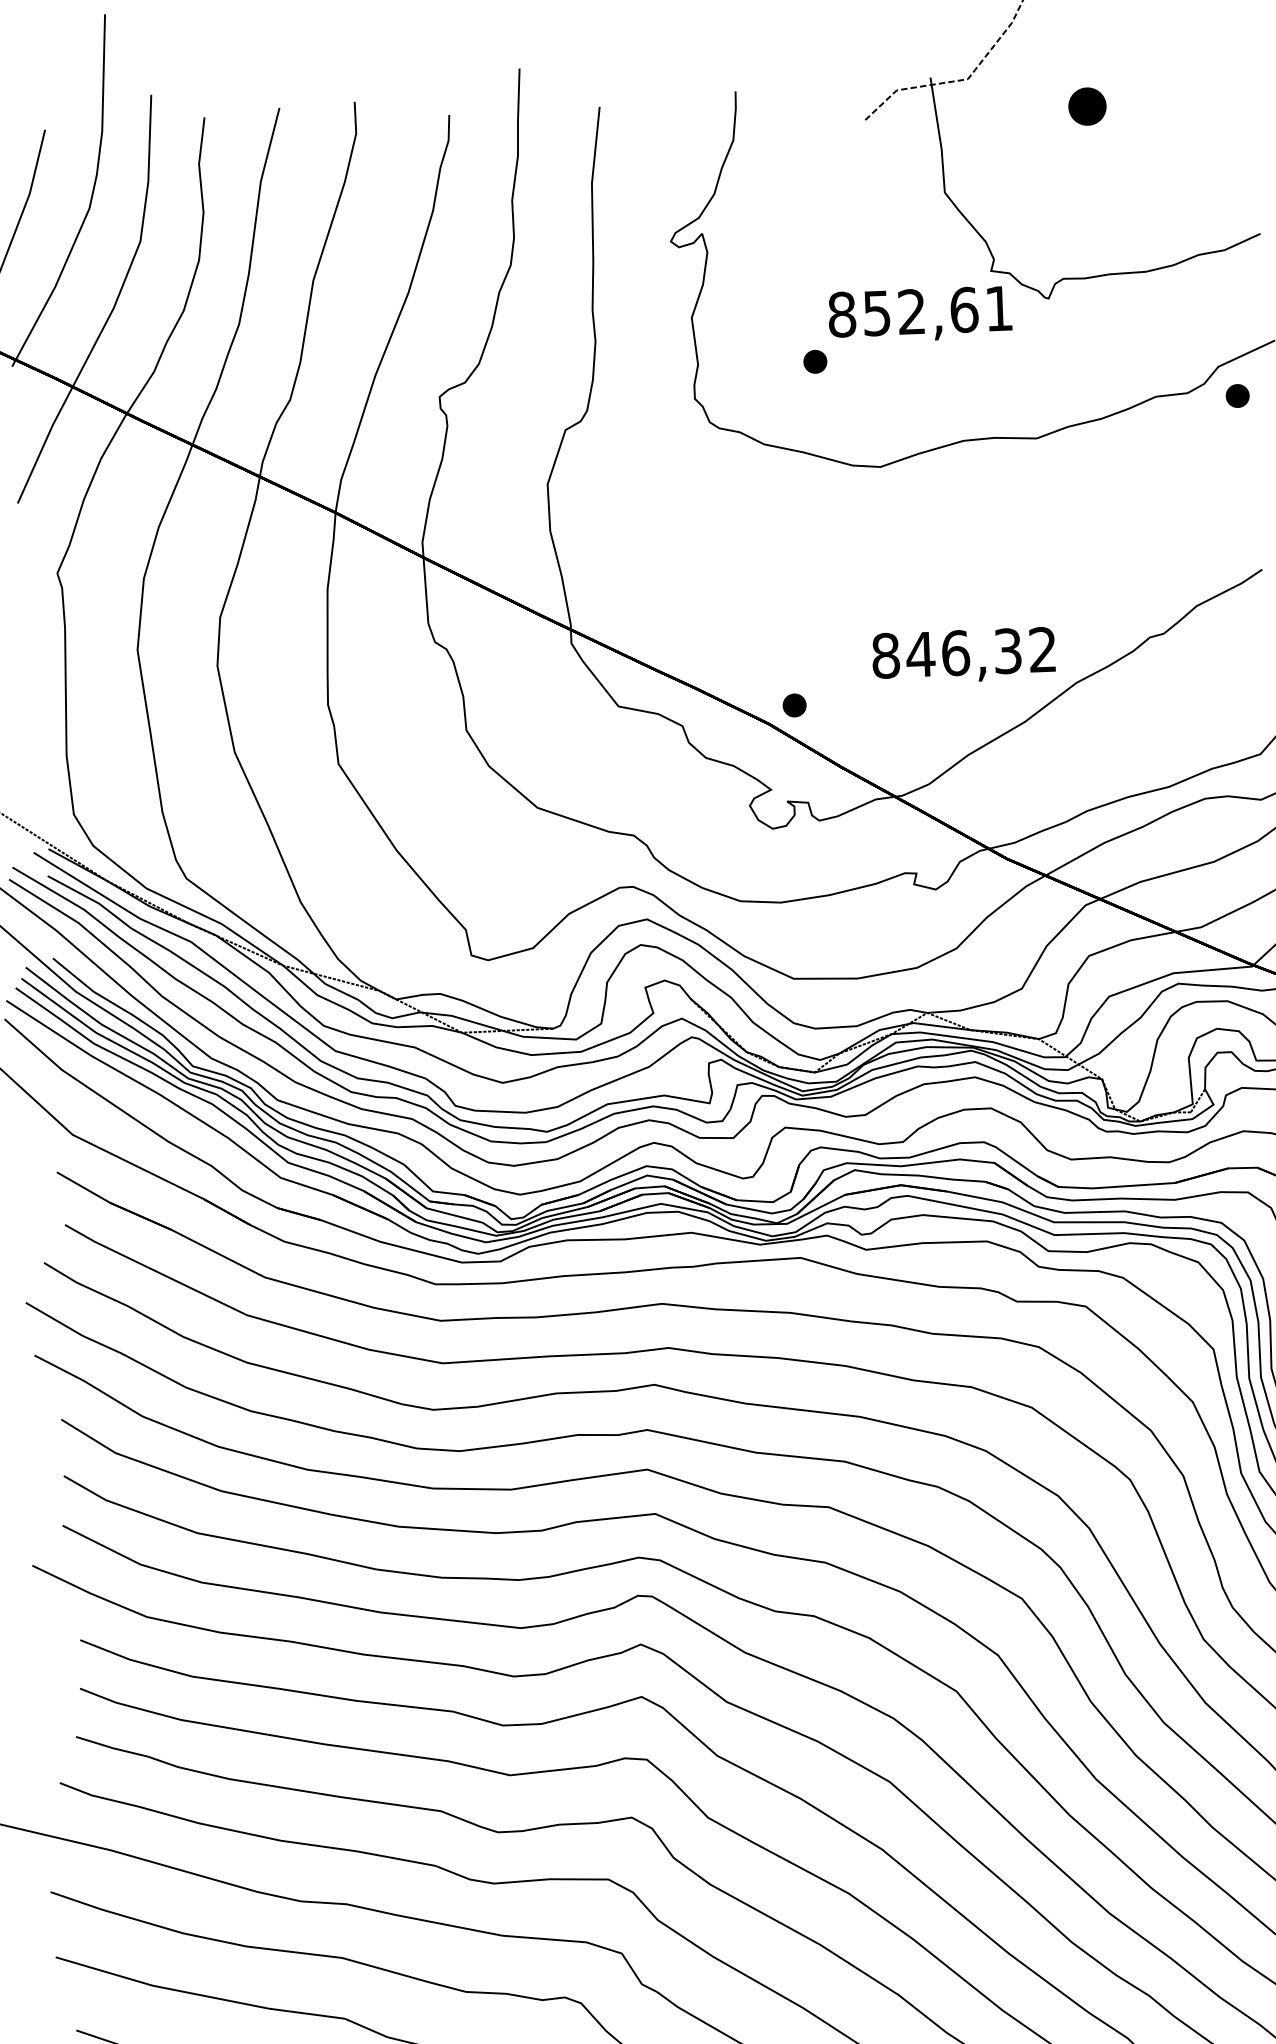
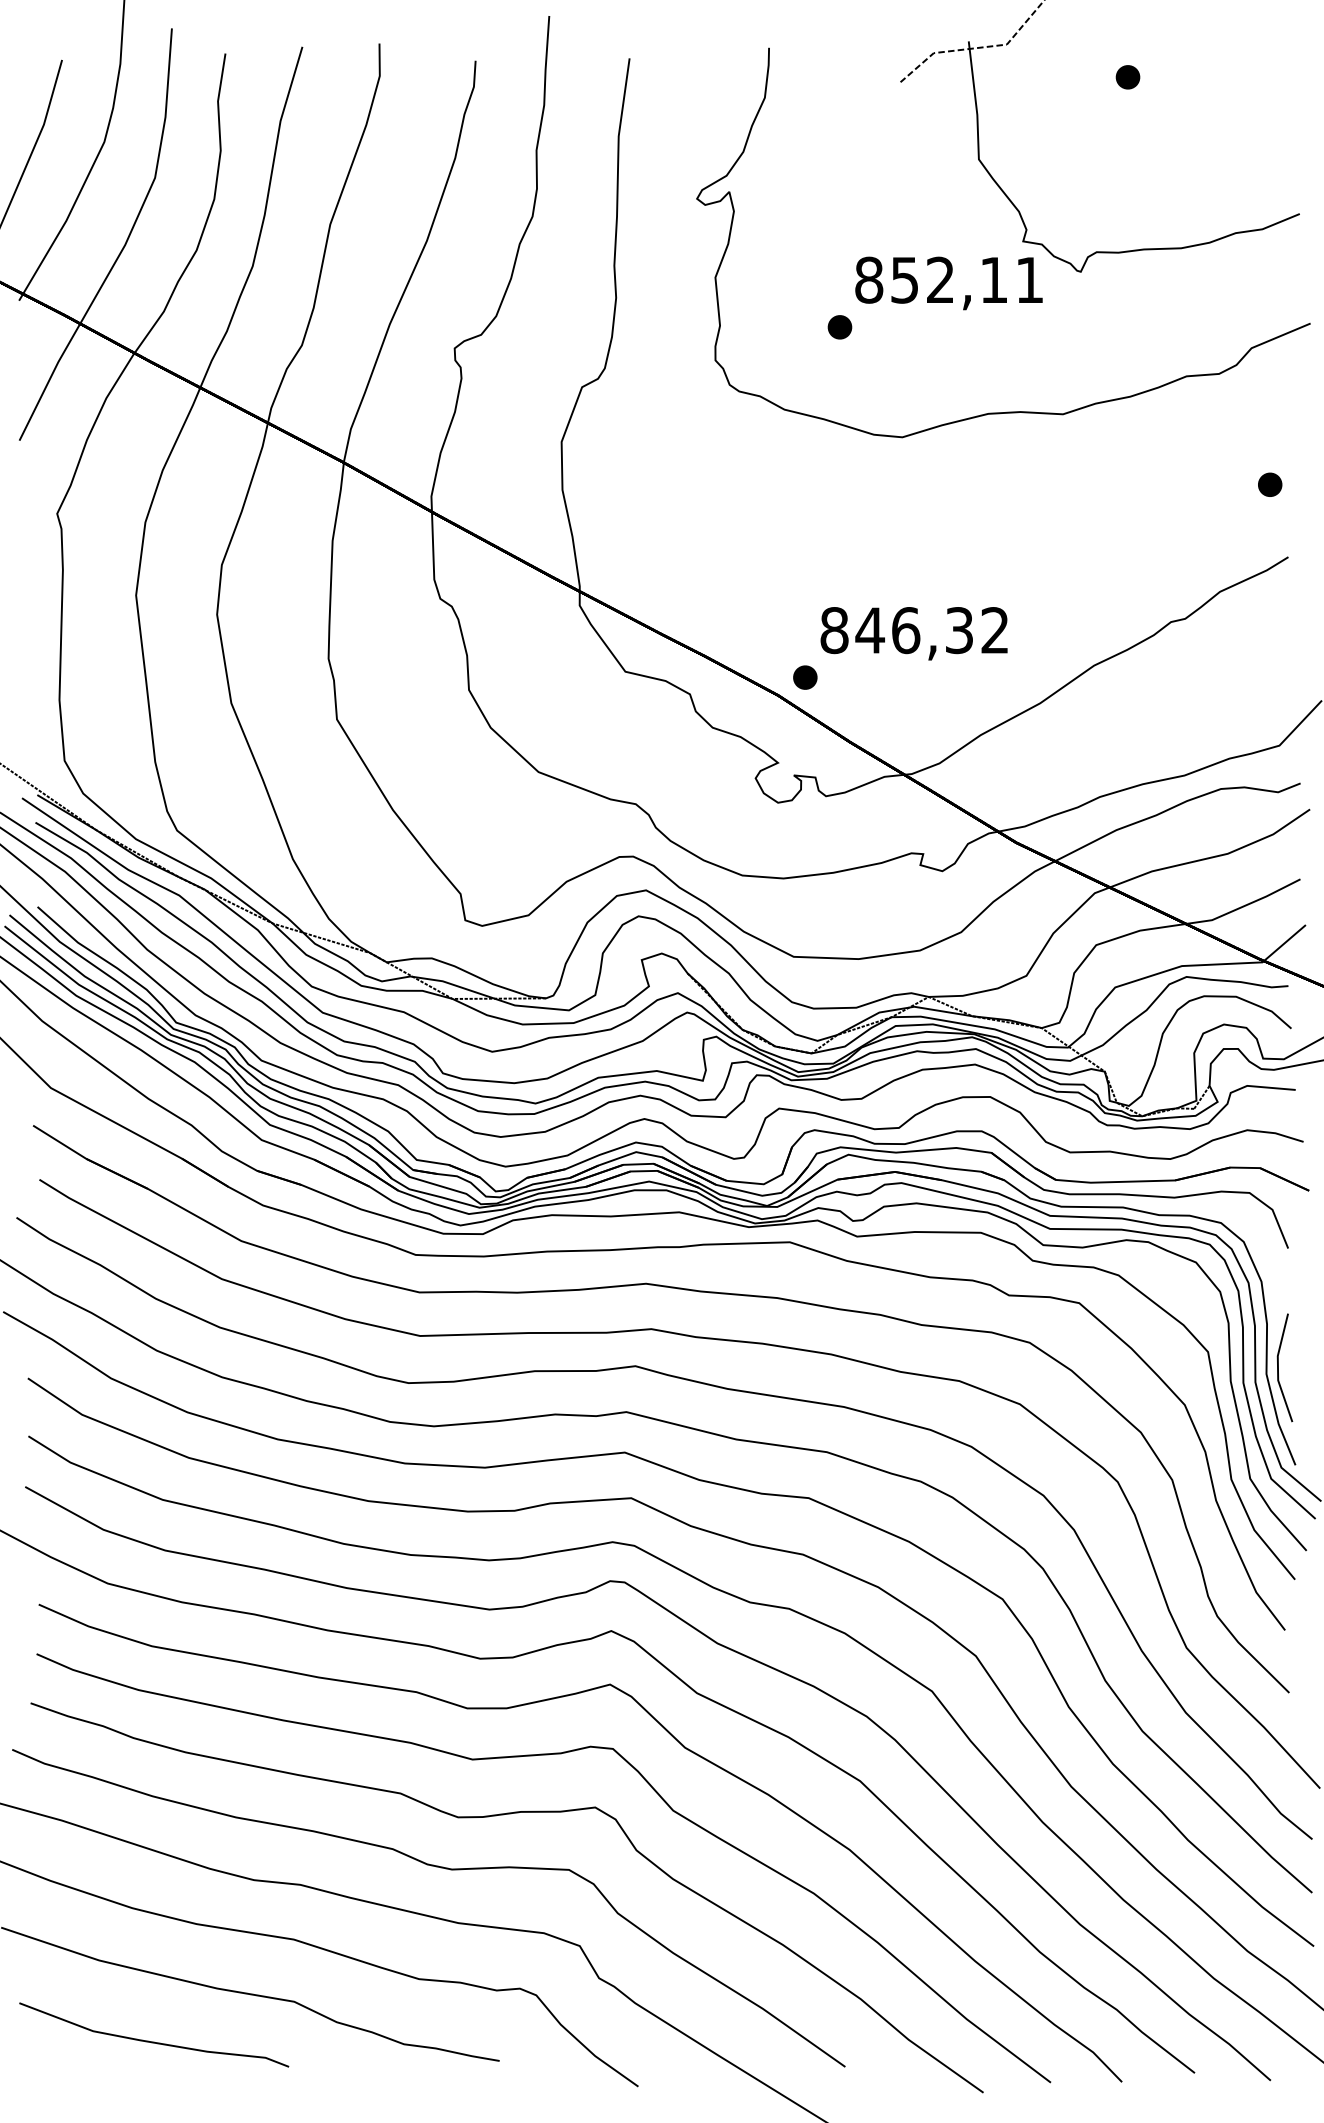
part: (1086, 106) -> (1127, 77), size x0.62
text: (964, 309) -> (994, 279), 852,61 -> 852,11
part: (1238, 395) -> (1270, 484), moved
text: (963, 655) -> (913, 633), moved

